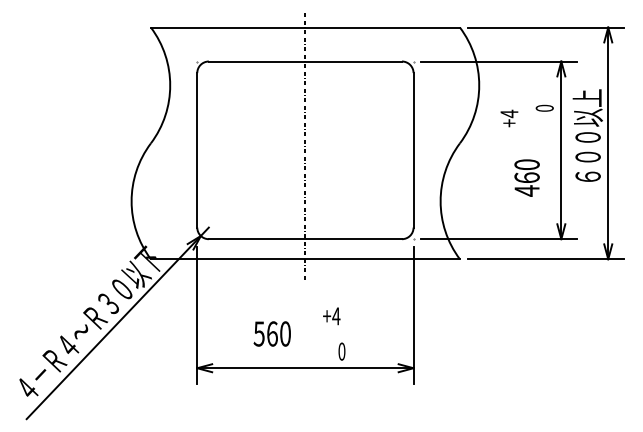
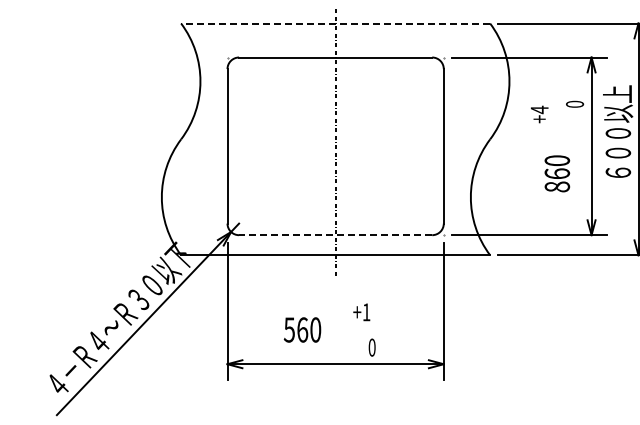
line: (305, 27) -> (335, 23), solid -> dashed
text: (526, 190) -> (556, 186), 460 -> 860
line: (305, 239) -> (335, 235), solid -> dashed
text: (336, 316) -> (366, 312), +4 -> +1

